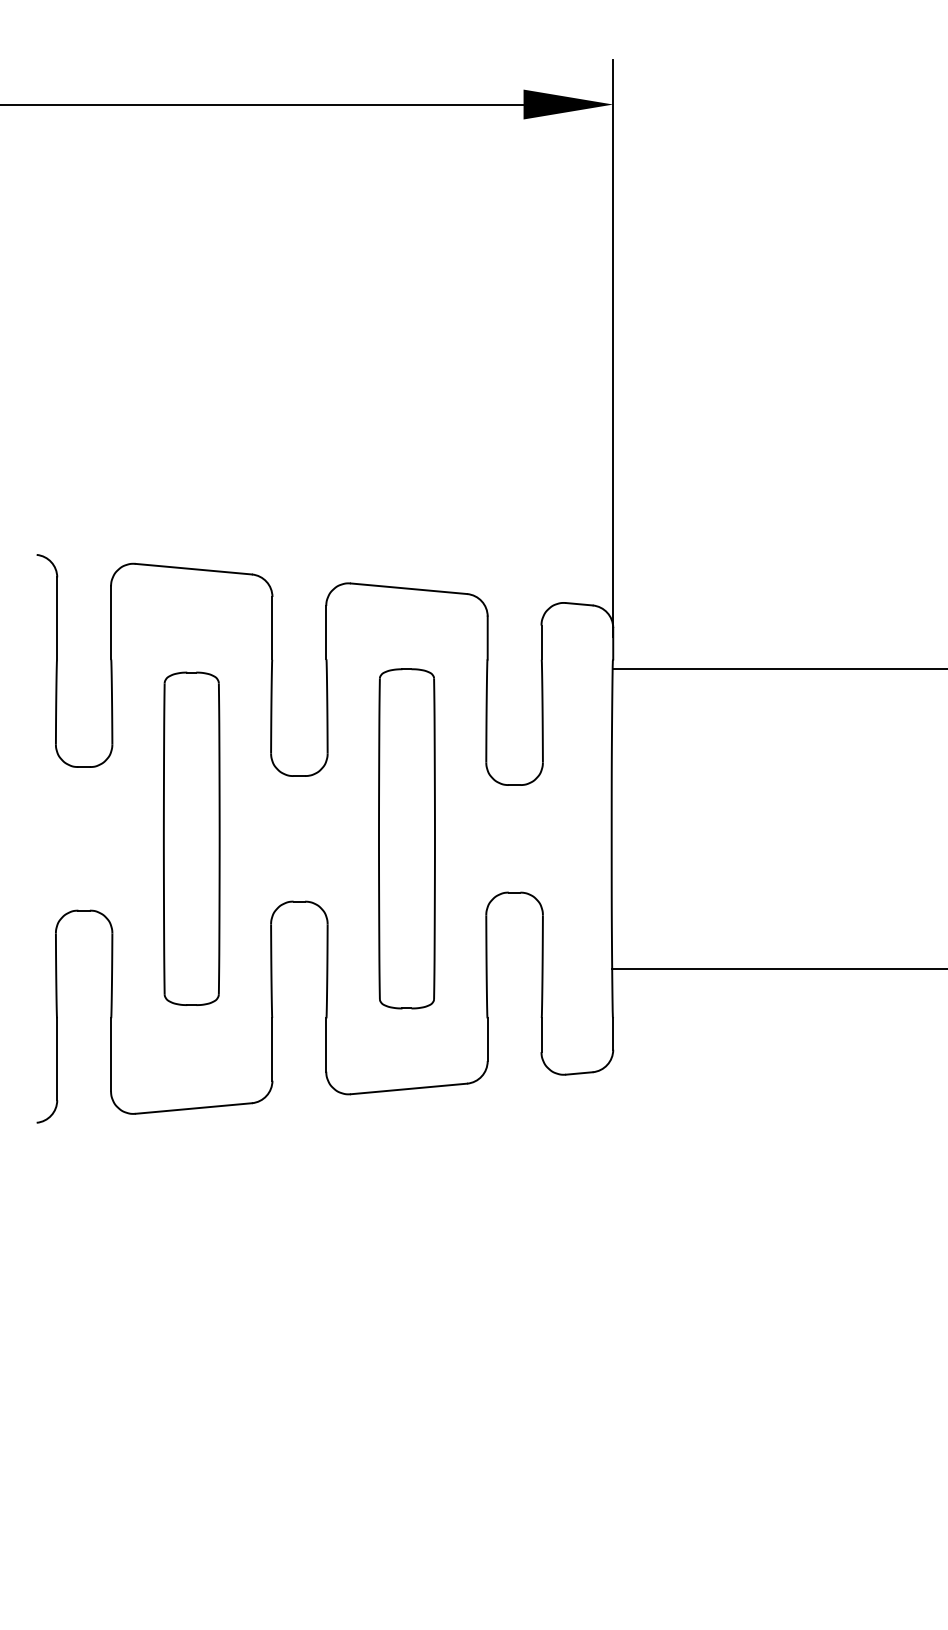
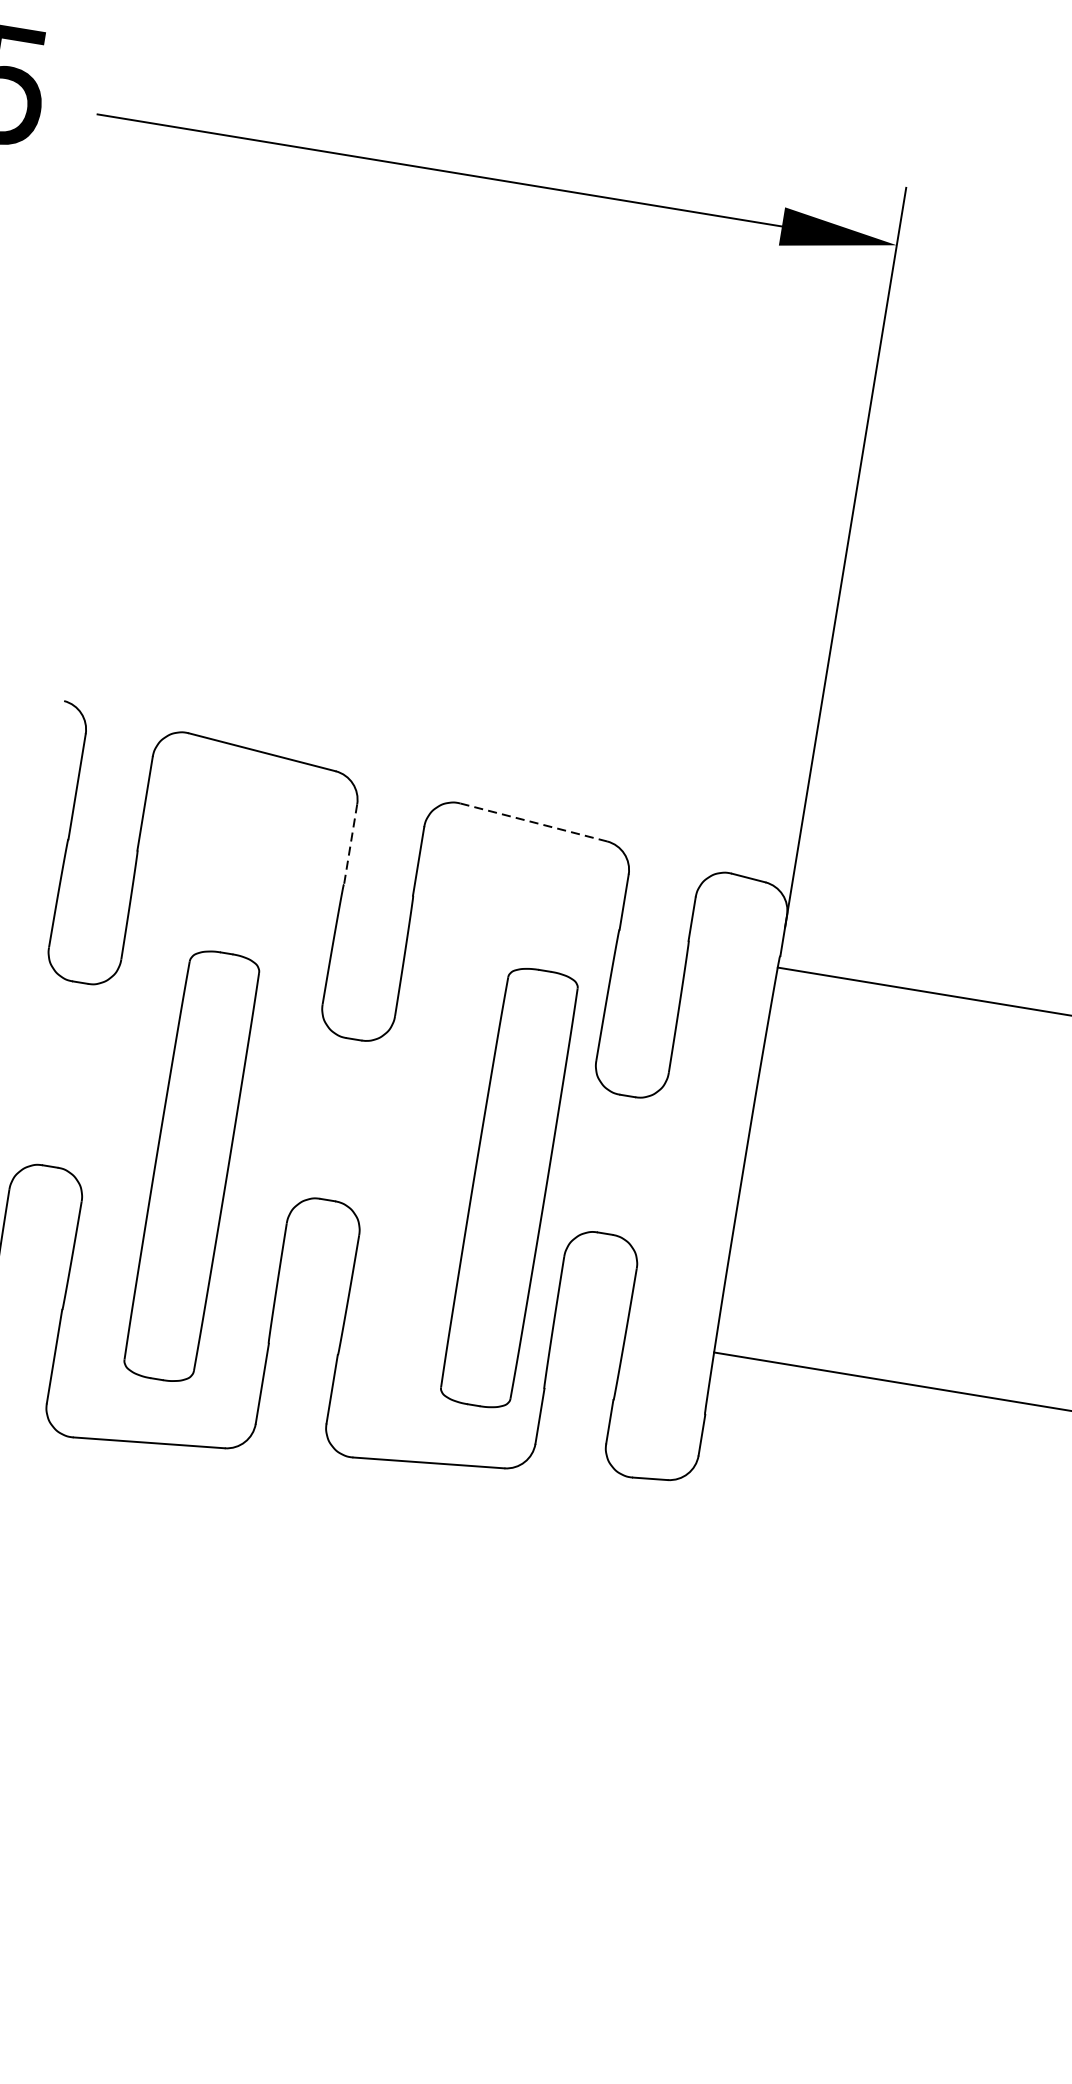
line: (409, 588) -> (534, 822), solid -> dashed
line: (272, 628) -> (350, 844), solid -> dashed
part: (191, 838) -> (191, 1165), moved
part: (406, 838) -> (508, 1187), moved

